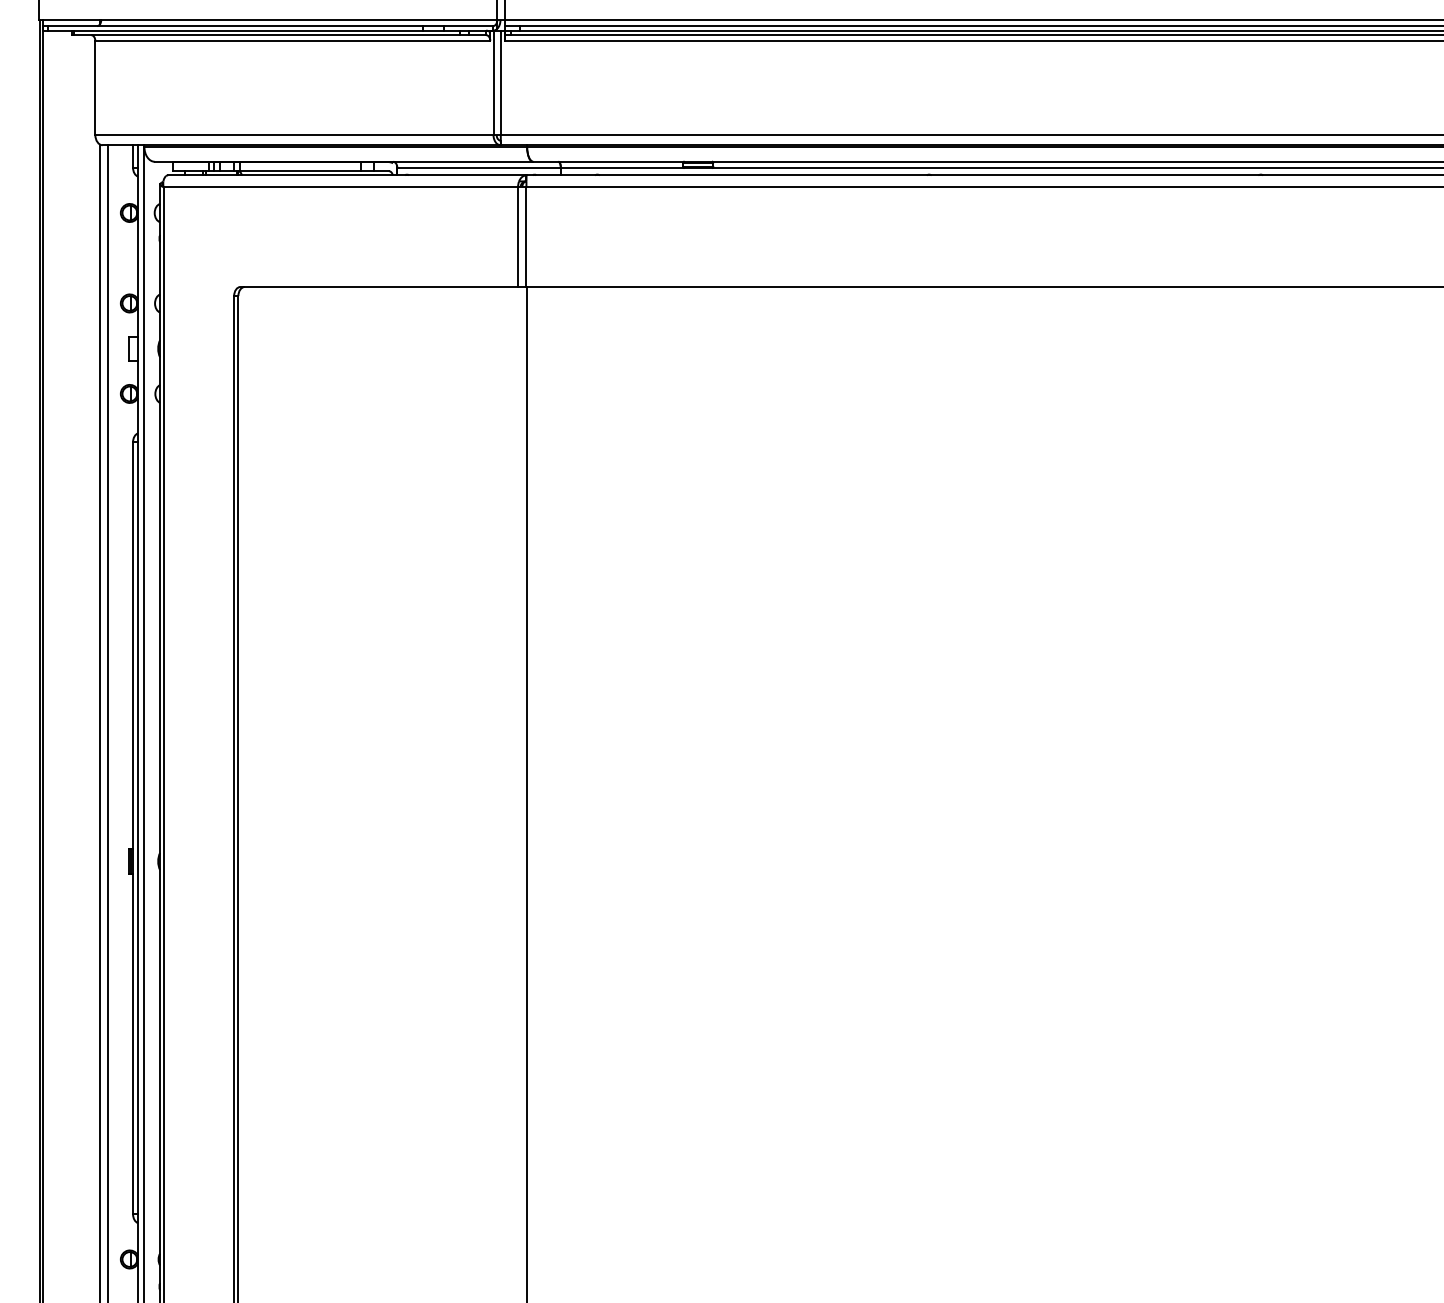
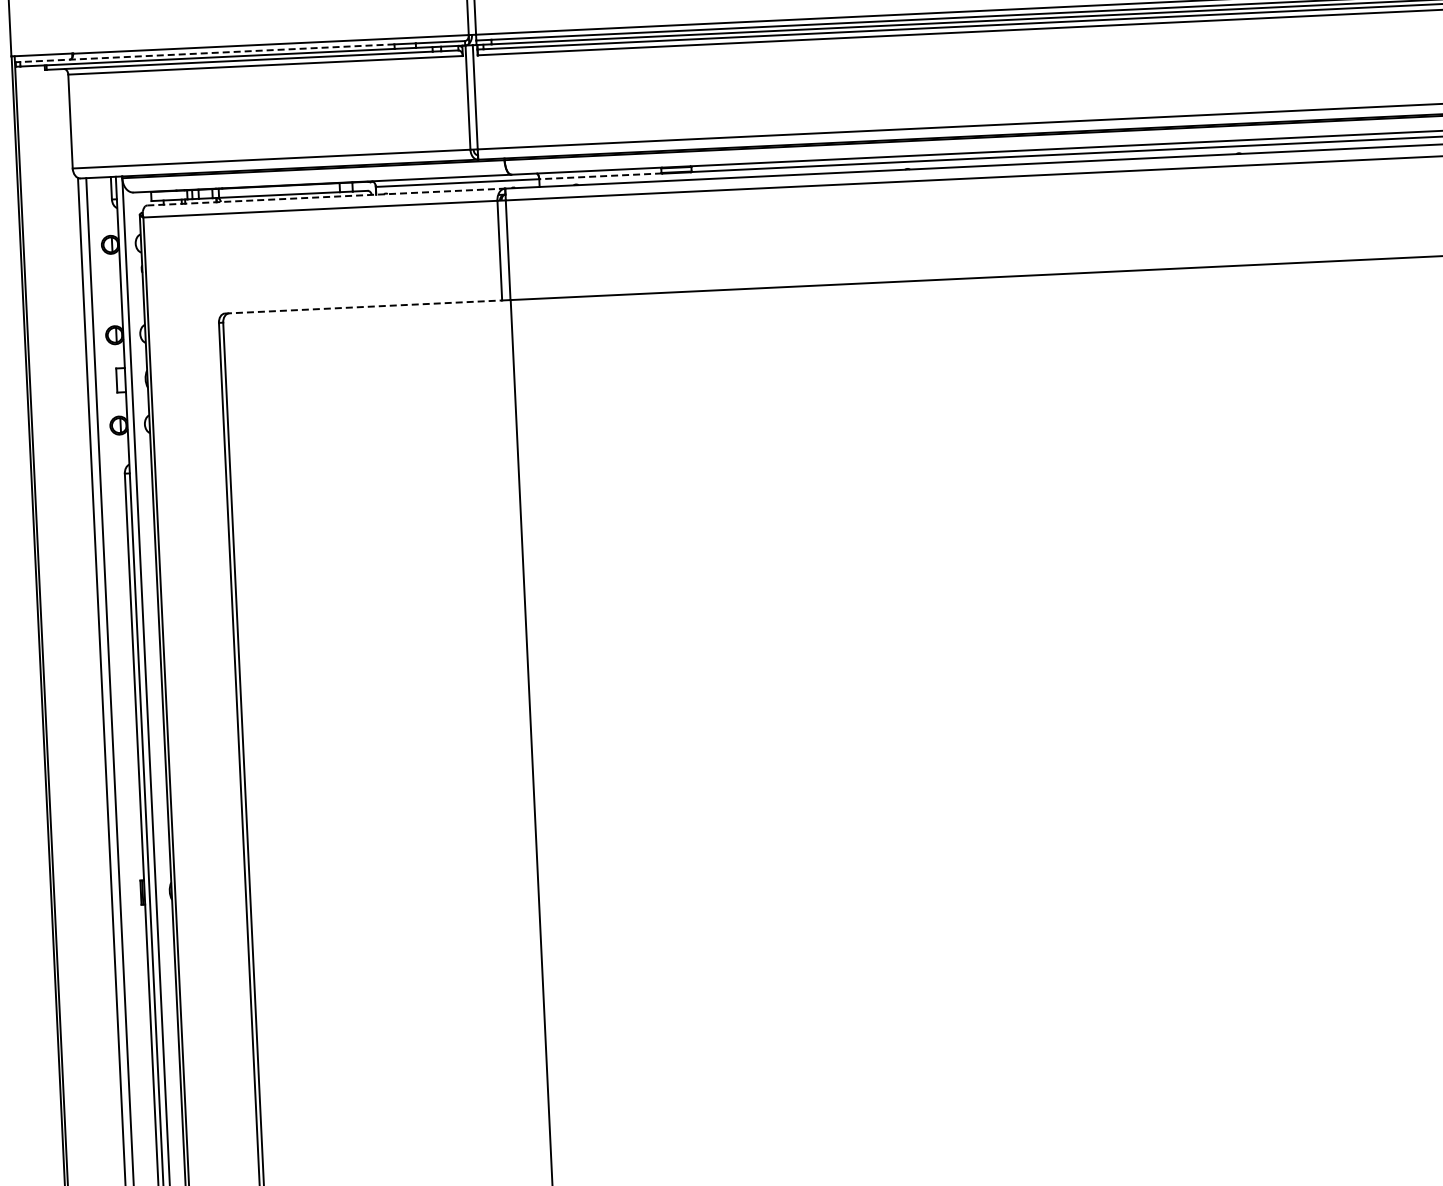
line: (234, 26) -> (206, 53), solid -> dashed
line: (621, 167) -> (599, 176), solid -> dashed
line: (347, 175) -> (326, 197), solid -> dashed
line: (379, 286) -> (363, 306), solid -> dashed

